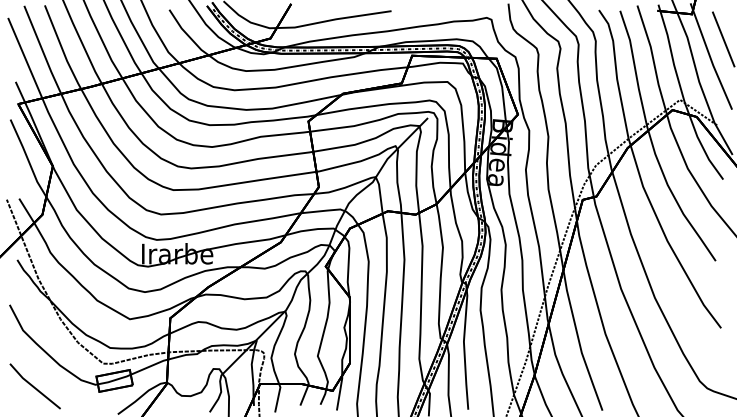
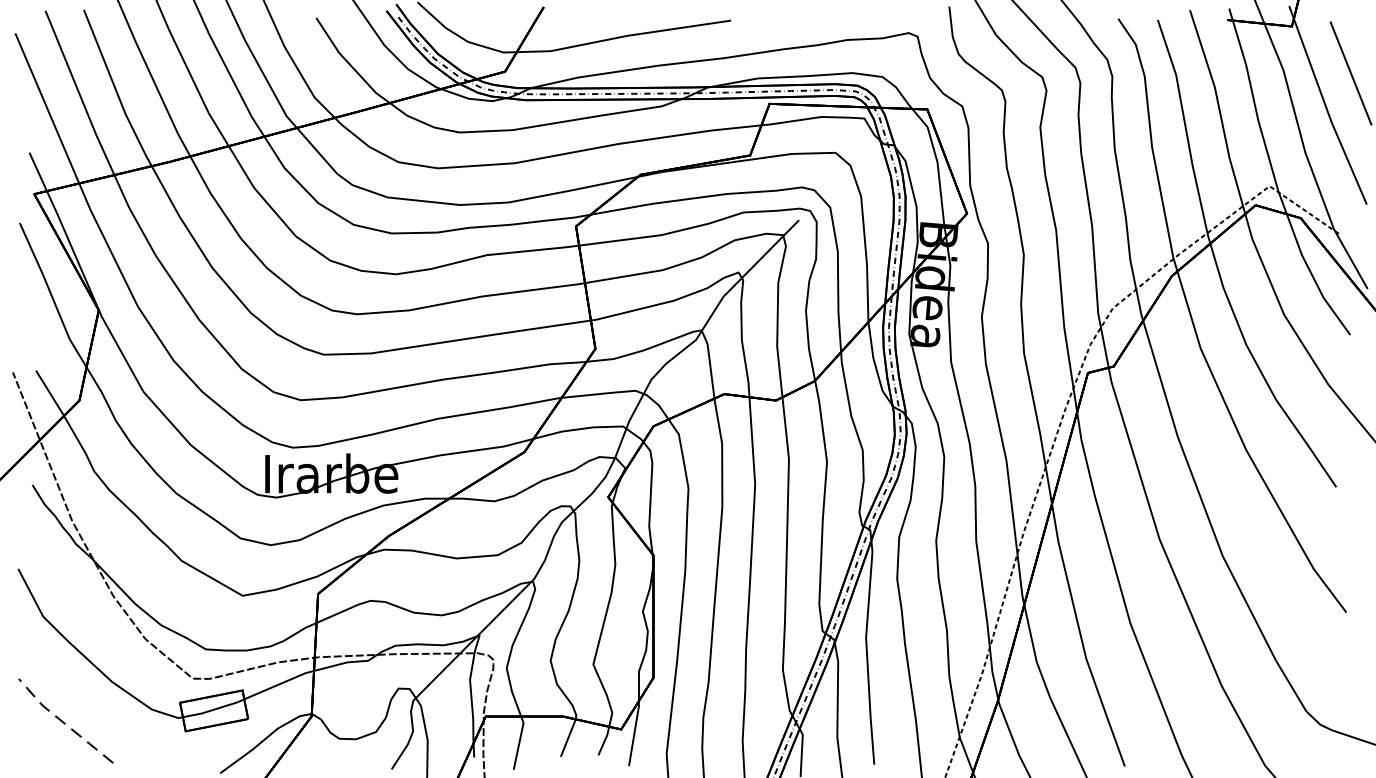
line: (33, 386) -> (62, 721), solid -> dashed

